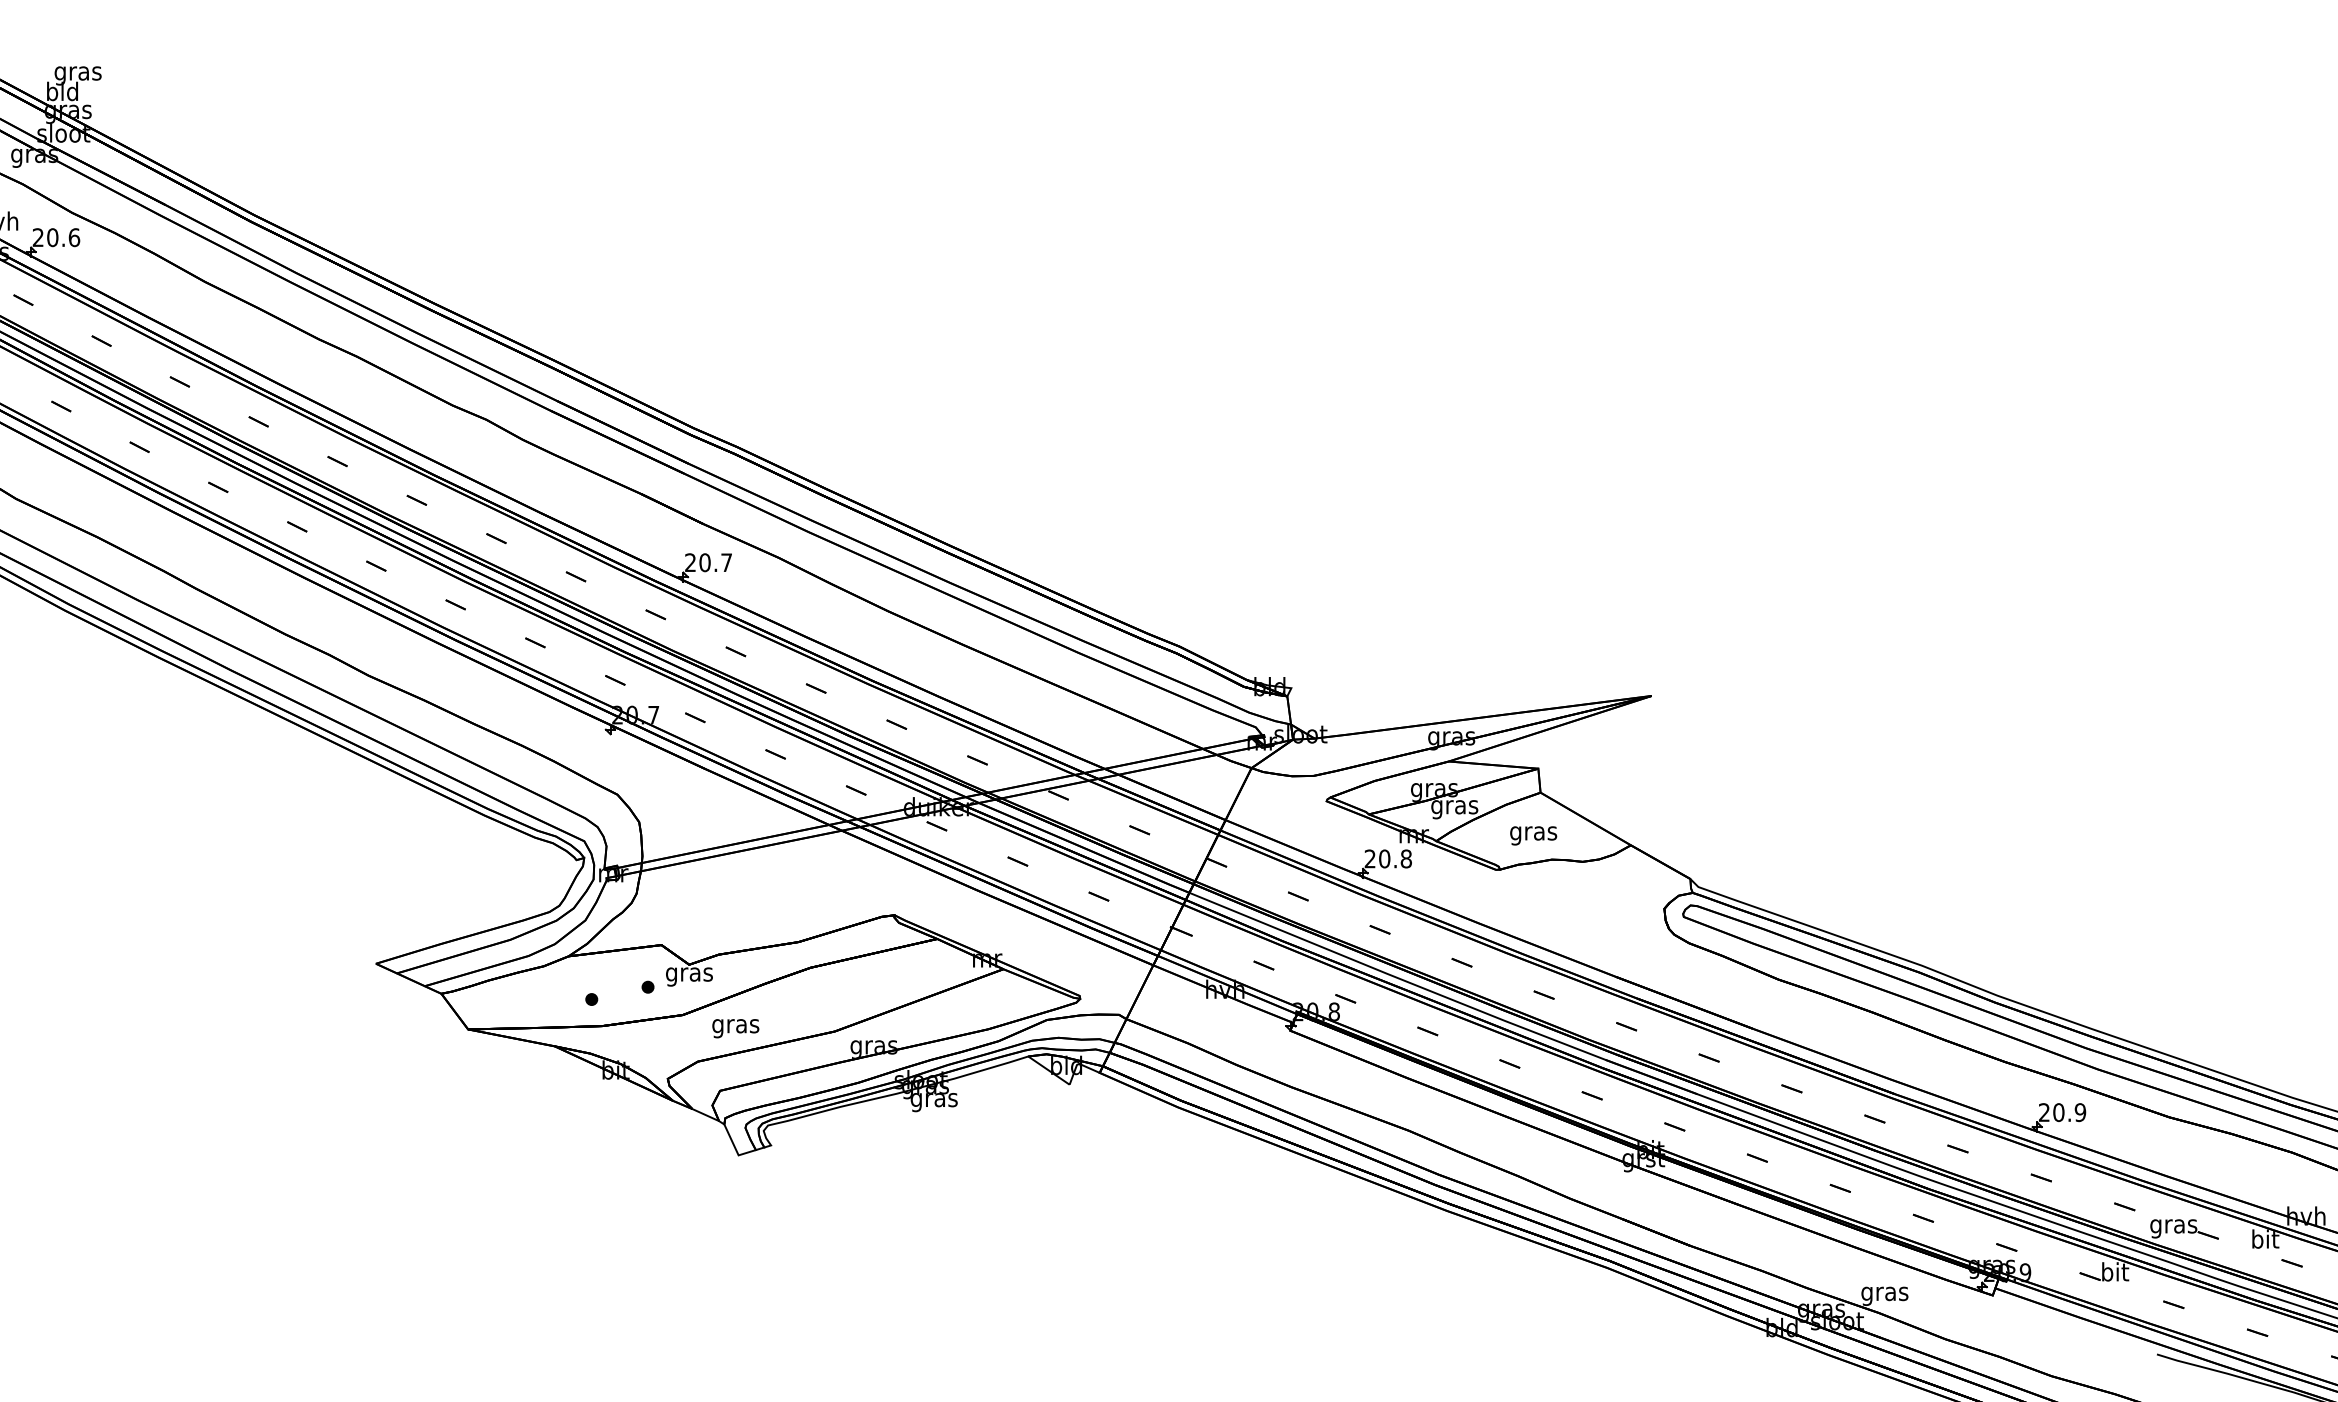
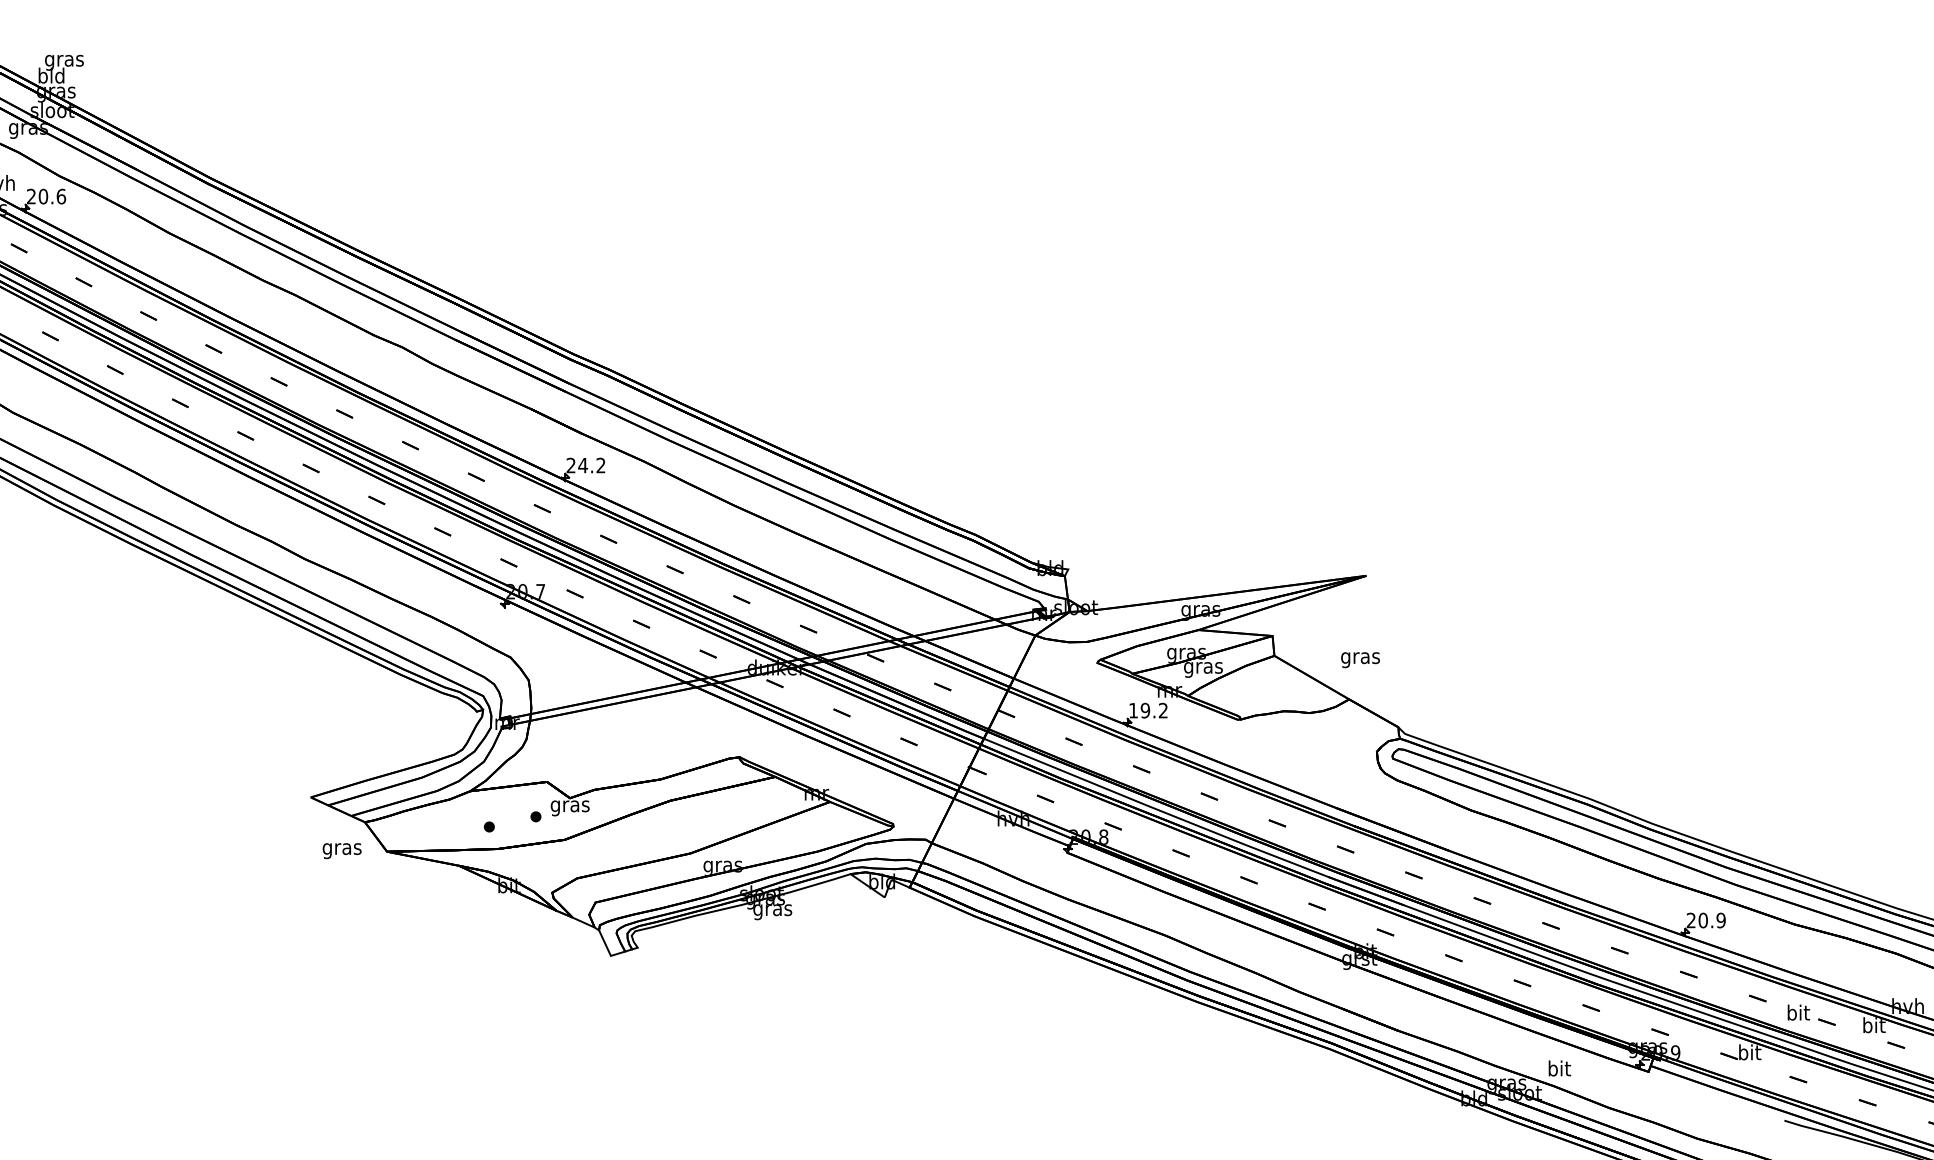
text: (715, 562) -> (591, 465), 20.7 -> 24.2
text: (1533, 835) -> (1360, 659), moved
text: (1387, 858) -> (1147, 710), 20.8 -> 19.2
text: (735, 1028) -> (341, 850), moved
text: (2173, 1226) -> (1798, 1014), gras -> bit
text: (1884, 1293) -> (1559, 1070), gras -> bit

